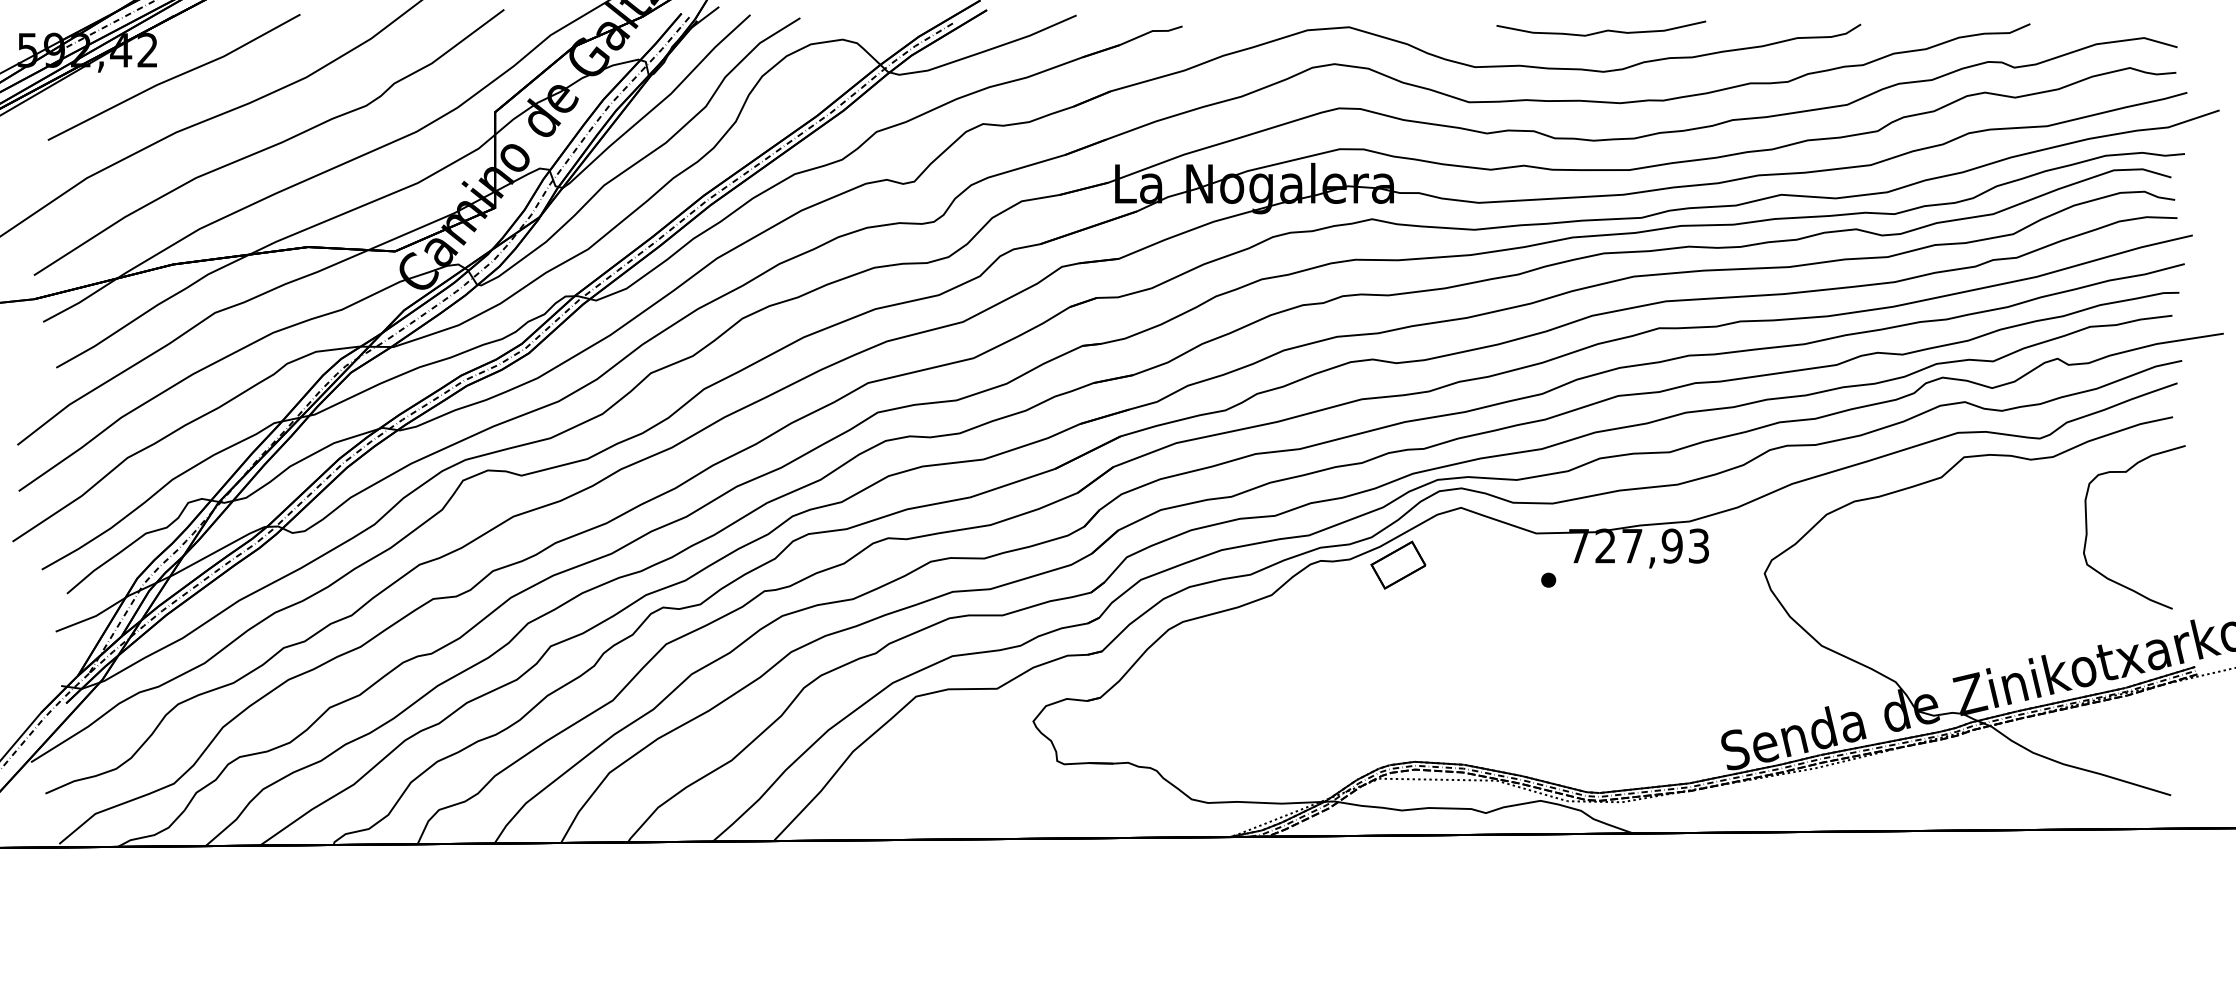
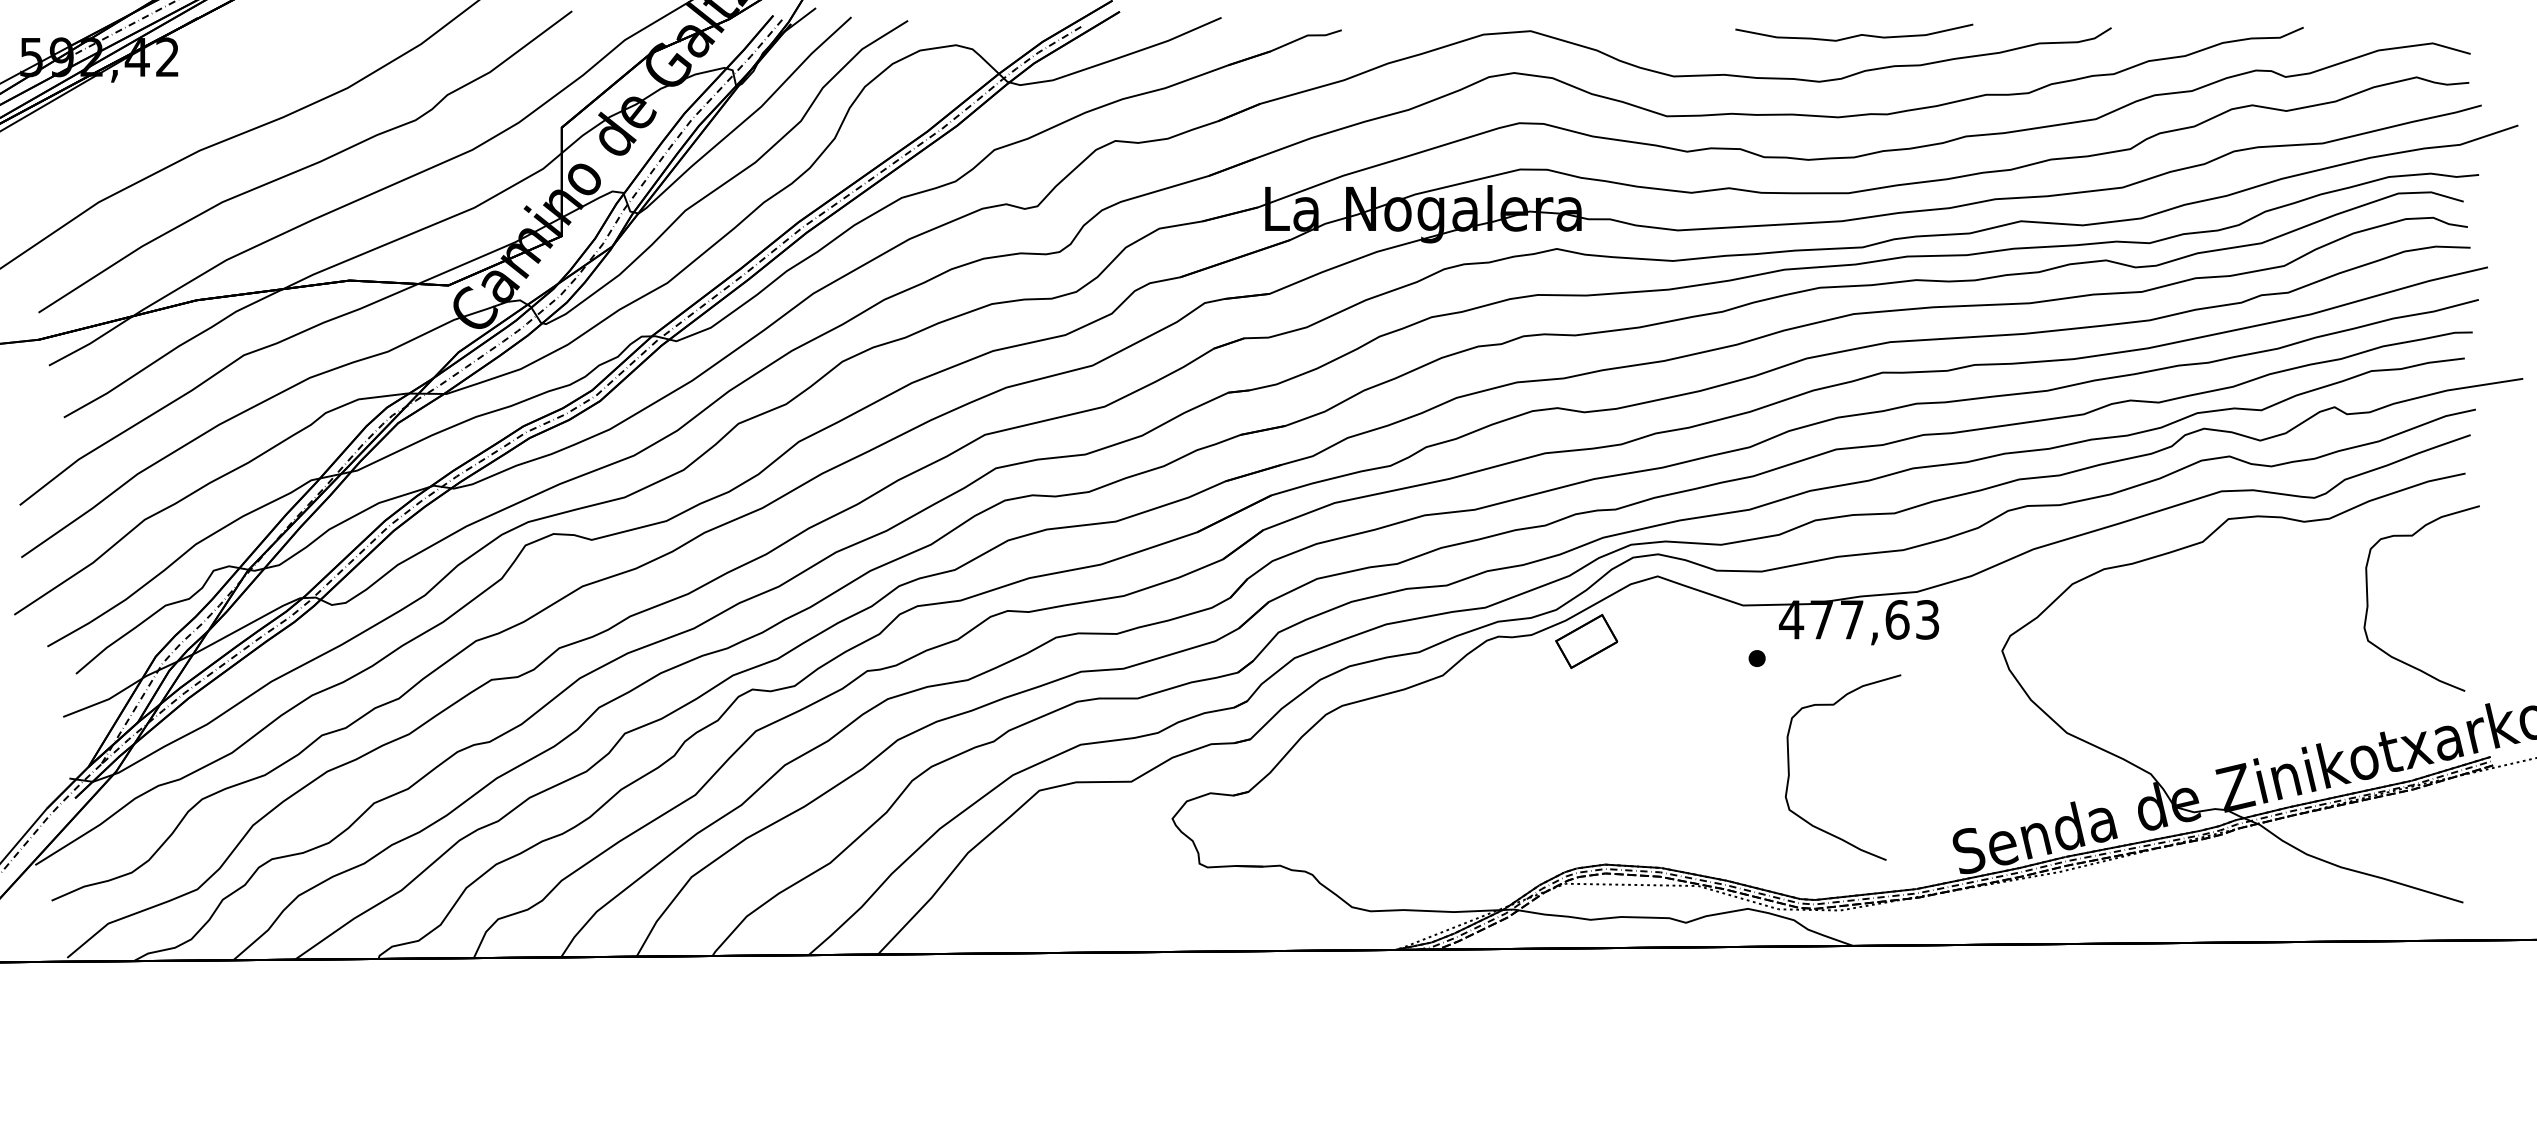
curve: (1602, 30) -> (1855, 34), moved
line: (174, 76) -> (198, 87), removed
text: (1625, 545) -> (1844, 619), 727,93 -> 477,63
curve: (1577, 676) -> (1789, 767), added

